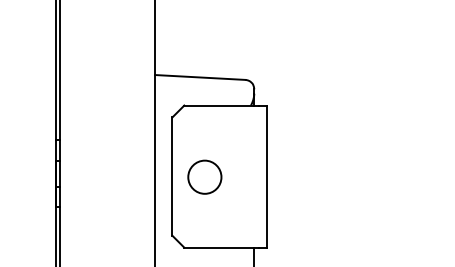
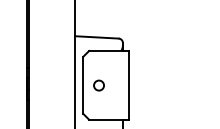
circle: (203, 176) -> (98, 85), size x0.62

